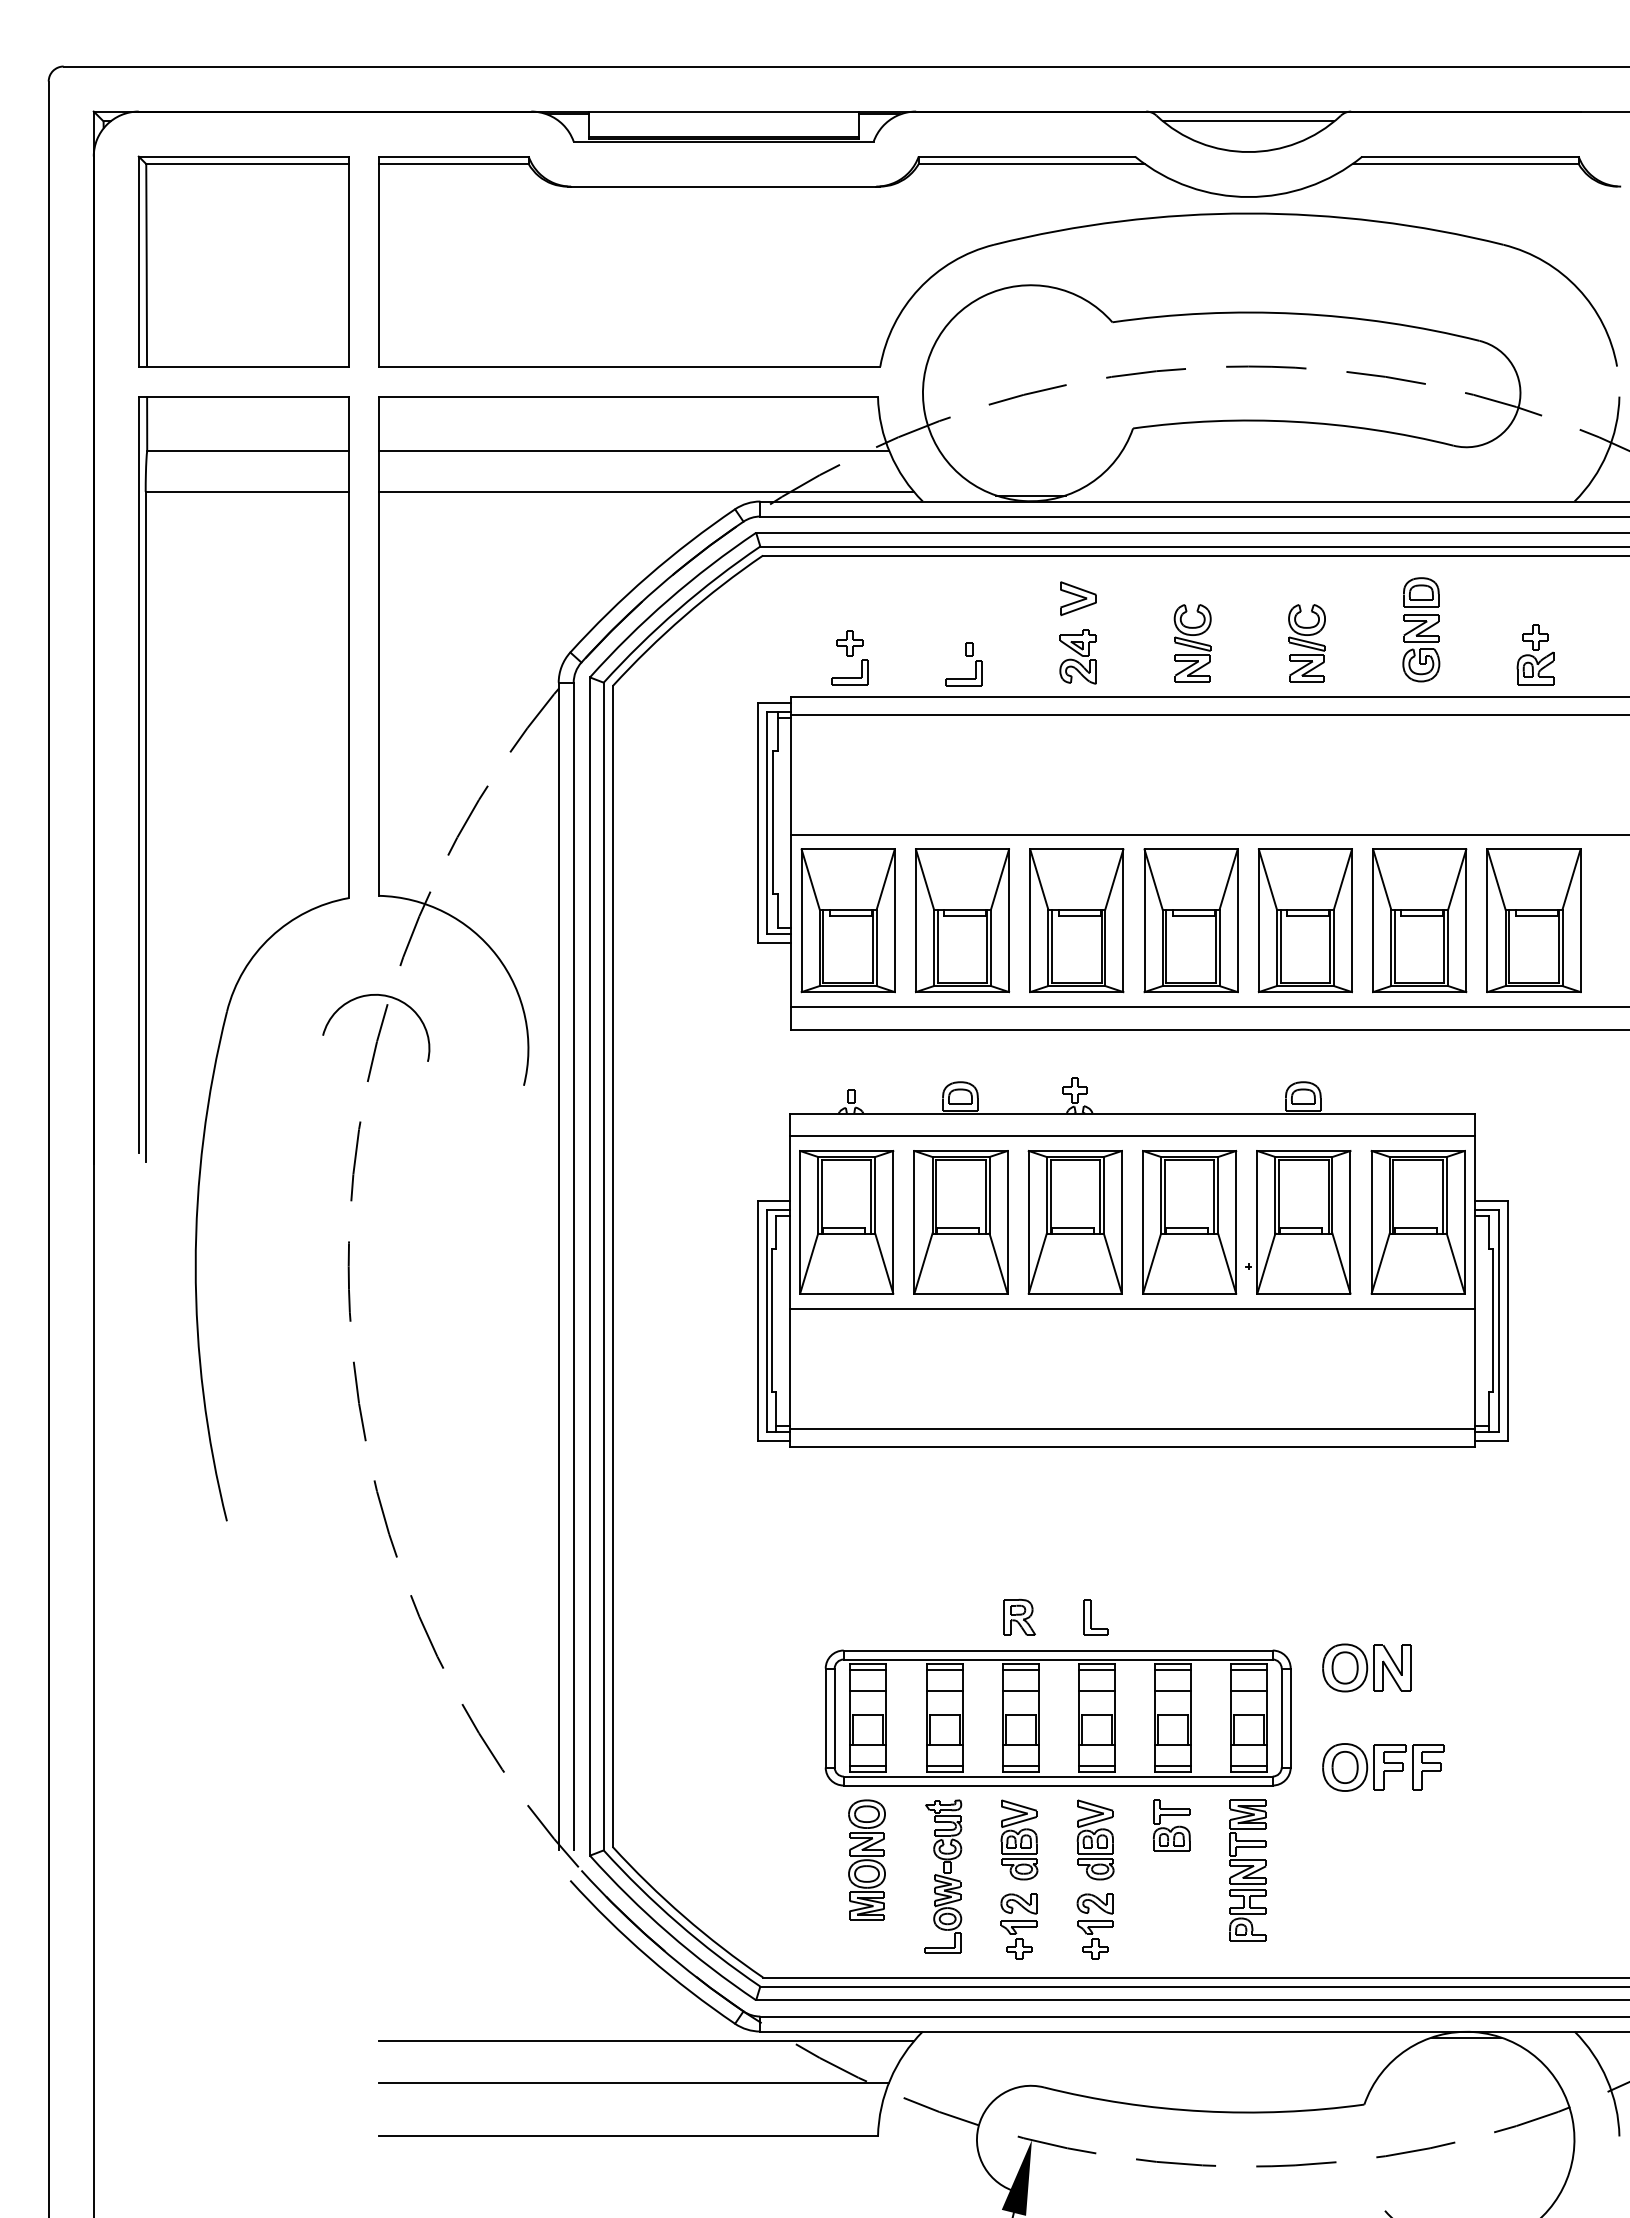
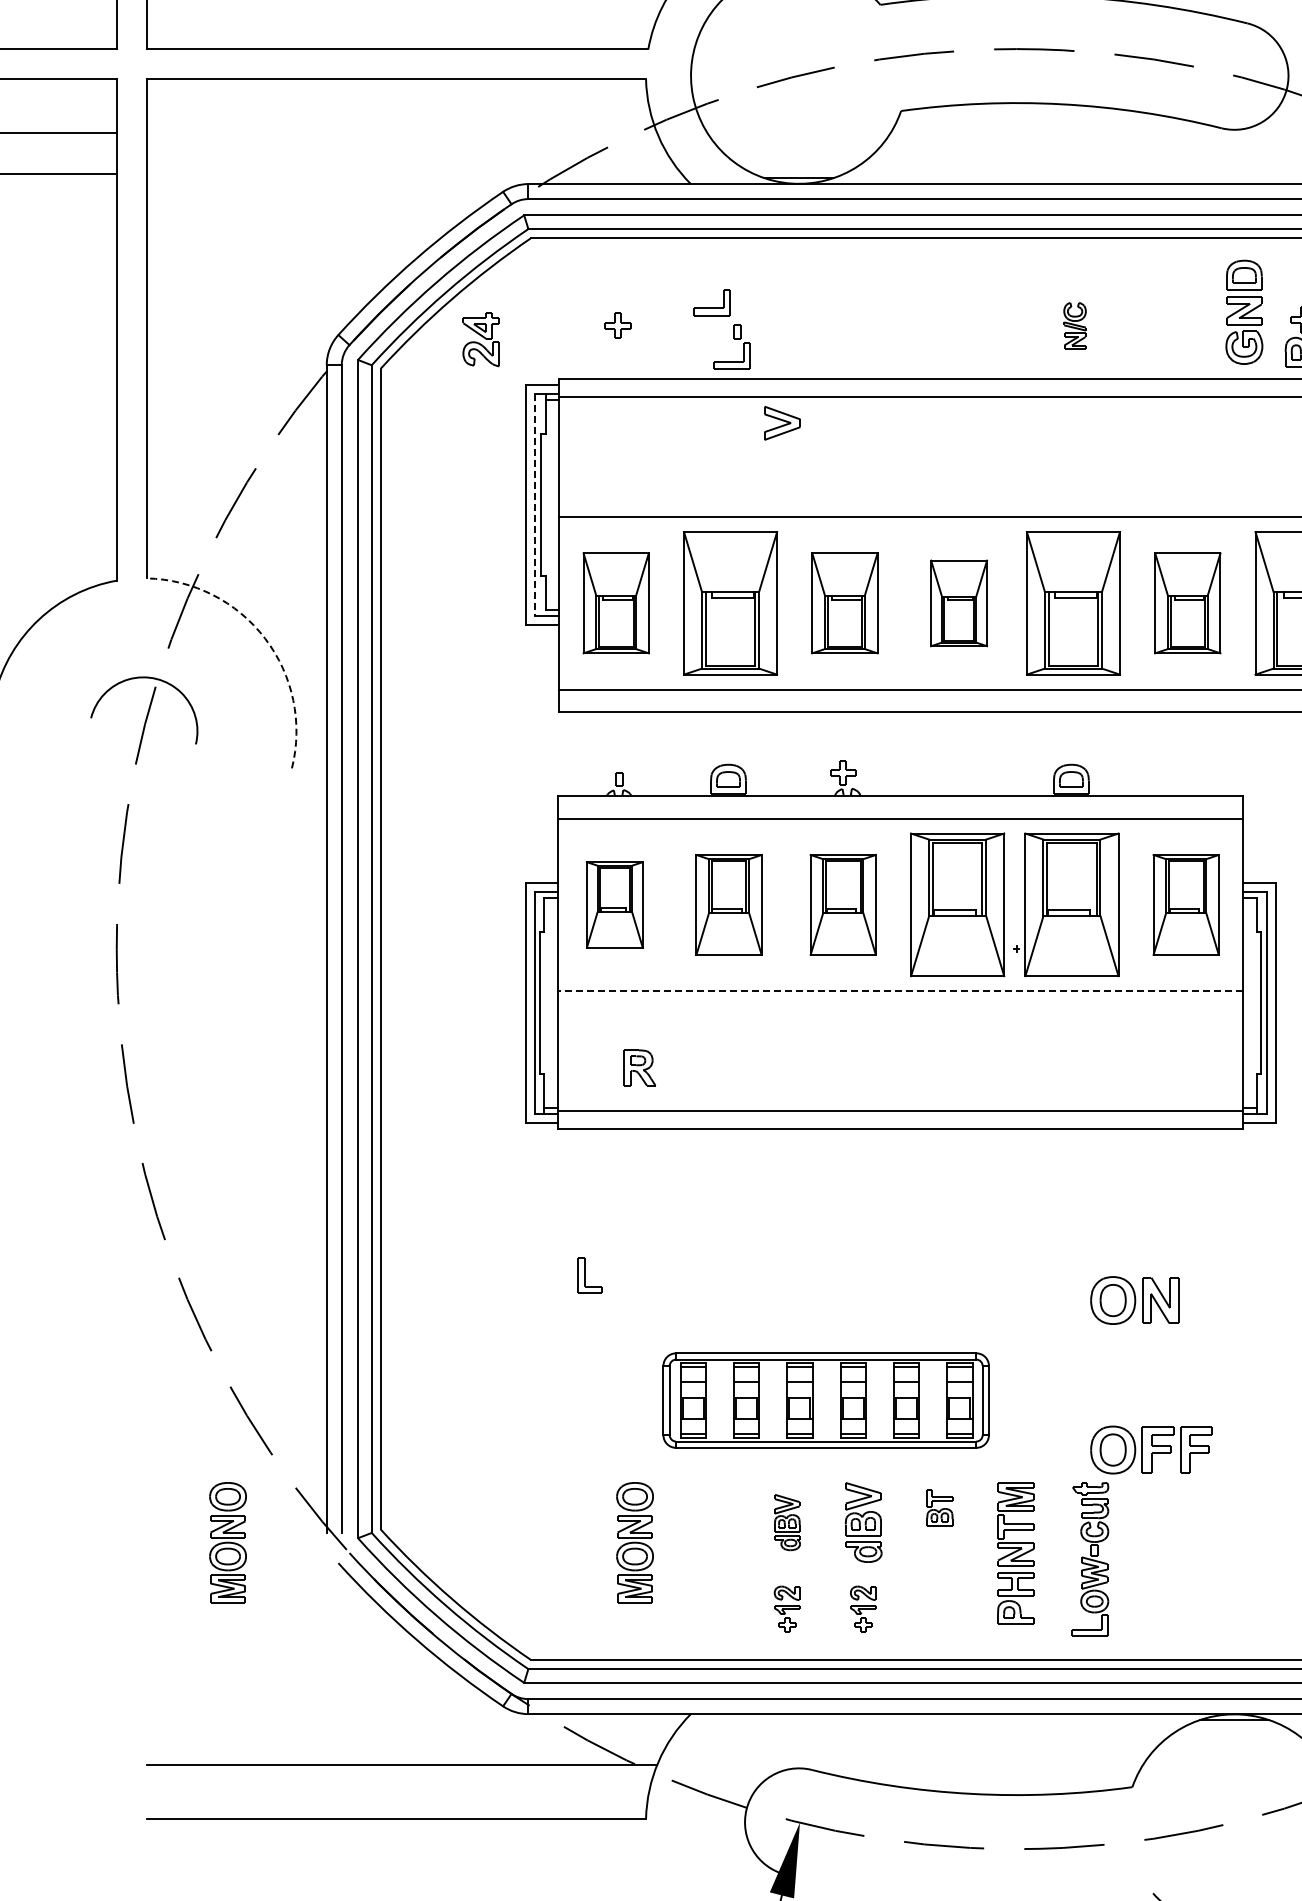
line: (633, 450) -> (401, 133), removed
line: (645, 491) -> (413, 174), removed
part: (1078, 598) -> (782, 423), moved
part: (1421, 629) -> (1244, 312), moved
part: (1192, 643) -> (960, 326), removed
part: (1306, 643) -> (1074, 326), size x0.6
part: (1077, 656) -> (480, 339), moved
part: (849, 672) -> (711, 303), moved
line: (767, 823) -> (535, 506), solid -> dashed
part: (847, 920) -> (615, 603), size x0.7
part: (1076, 920) -> (844, 603), size x0.7
part: (1190, 920) -> (958, 603), size x0.6
part: (1419, 920) -> (1187, 603), size x0.7
arc: (497, 955) -> (265, 638), solid -> dashed
part: (846, 1222) -> (614, 905), size x0.6
part: (960, 1222) -> (728, 905), size x0.7
part: (1074, 1222) -> (842, 905), size x0.7
part: (1417, 1222) -> (1185, 905), size x0.7
line: (1132, 1308) -> (900, 991), solid -> dashed
part: (1019, 1616) -> (639, 1067), moved
part: (1095, 1617) -> (589, 1275), moved
part: (1366, 1667) -> (1134, 1300), moved
part: (1057, 1717) -> (825, 1400), size x0.7
part: (1171, 1825) -> (939, 1508), size x0.7
part: (1019, 1839) -> (787, 1522), size x0.7
part: (459, 1859) -> (227, 1542), added
part: (943, 1876) -> (1090, 1559), moved
part: (1018, 1926) -> (786, 1609), size x0.7
part: (1094, 1926) -> (862, 1609), size x0.7
line: (645, 2041) -> (413, 1724), removed

